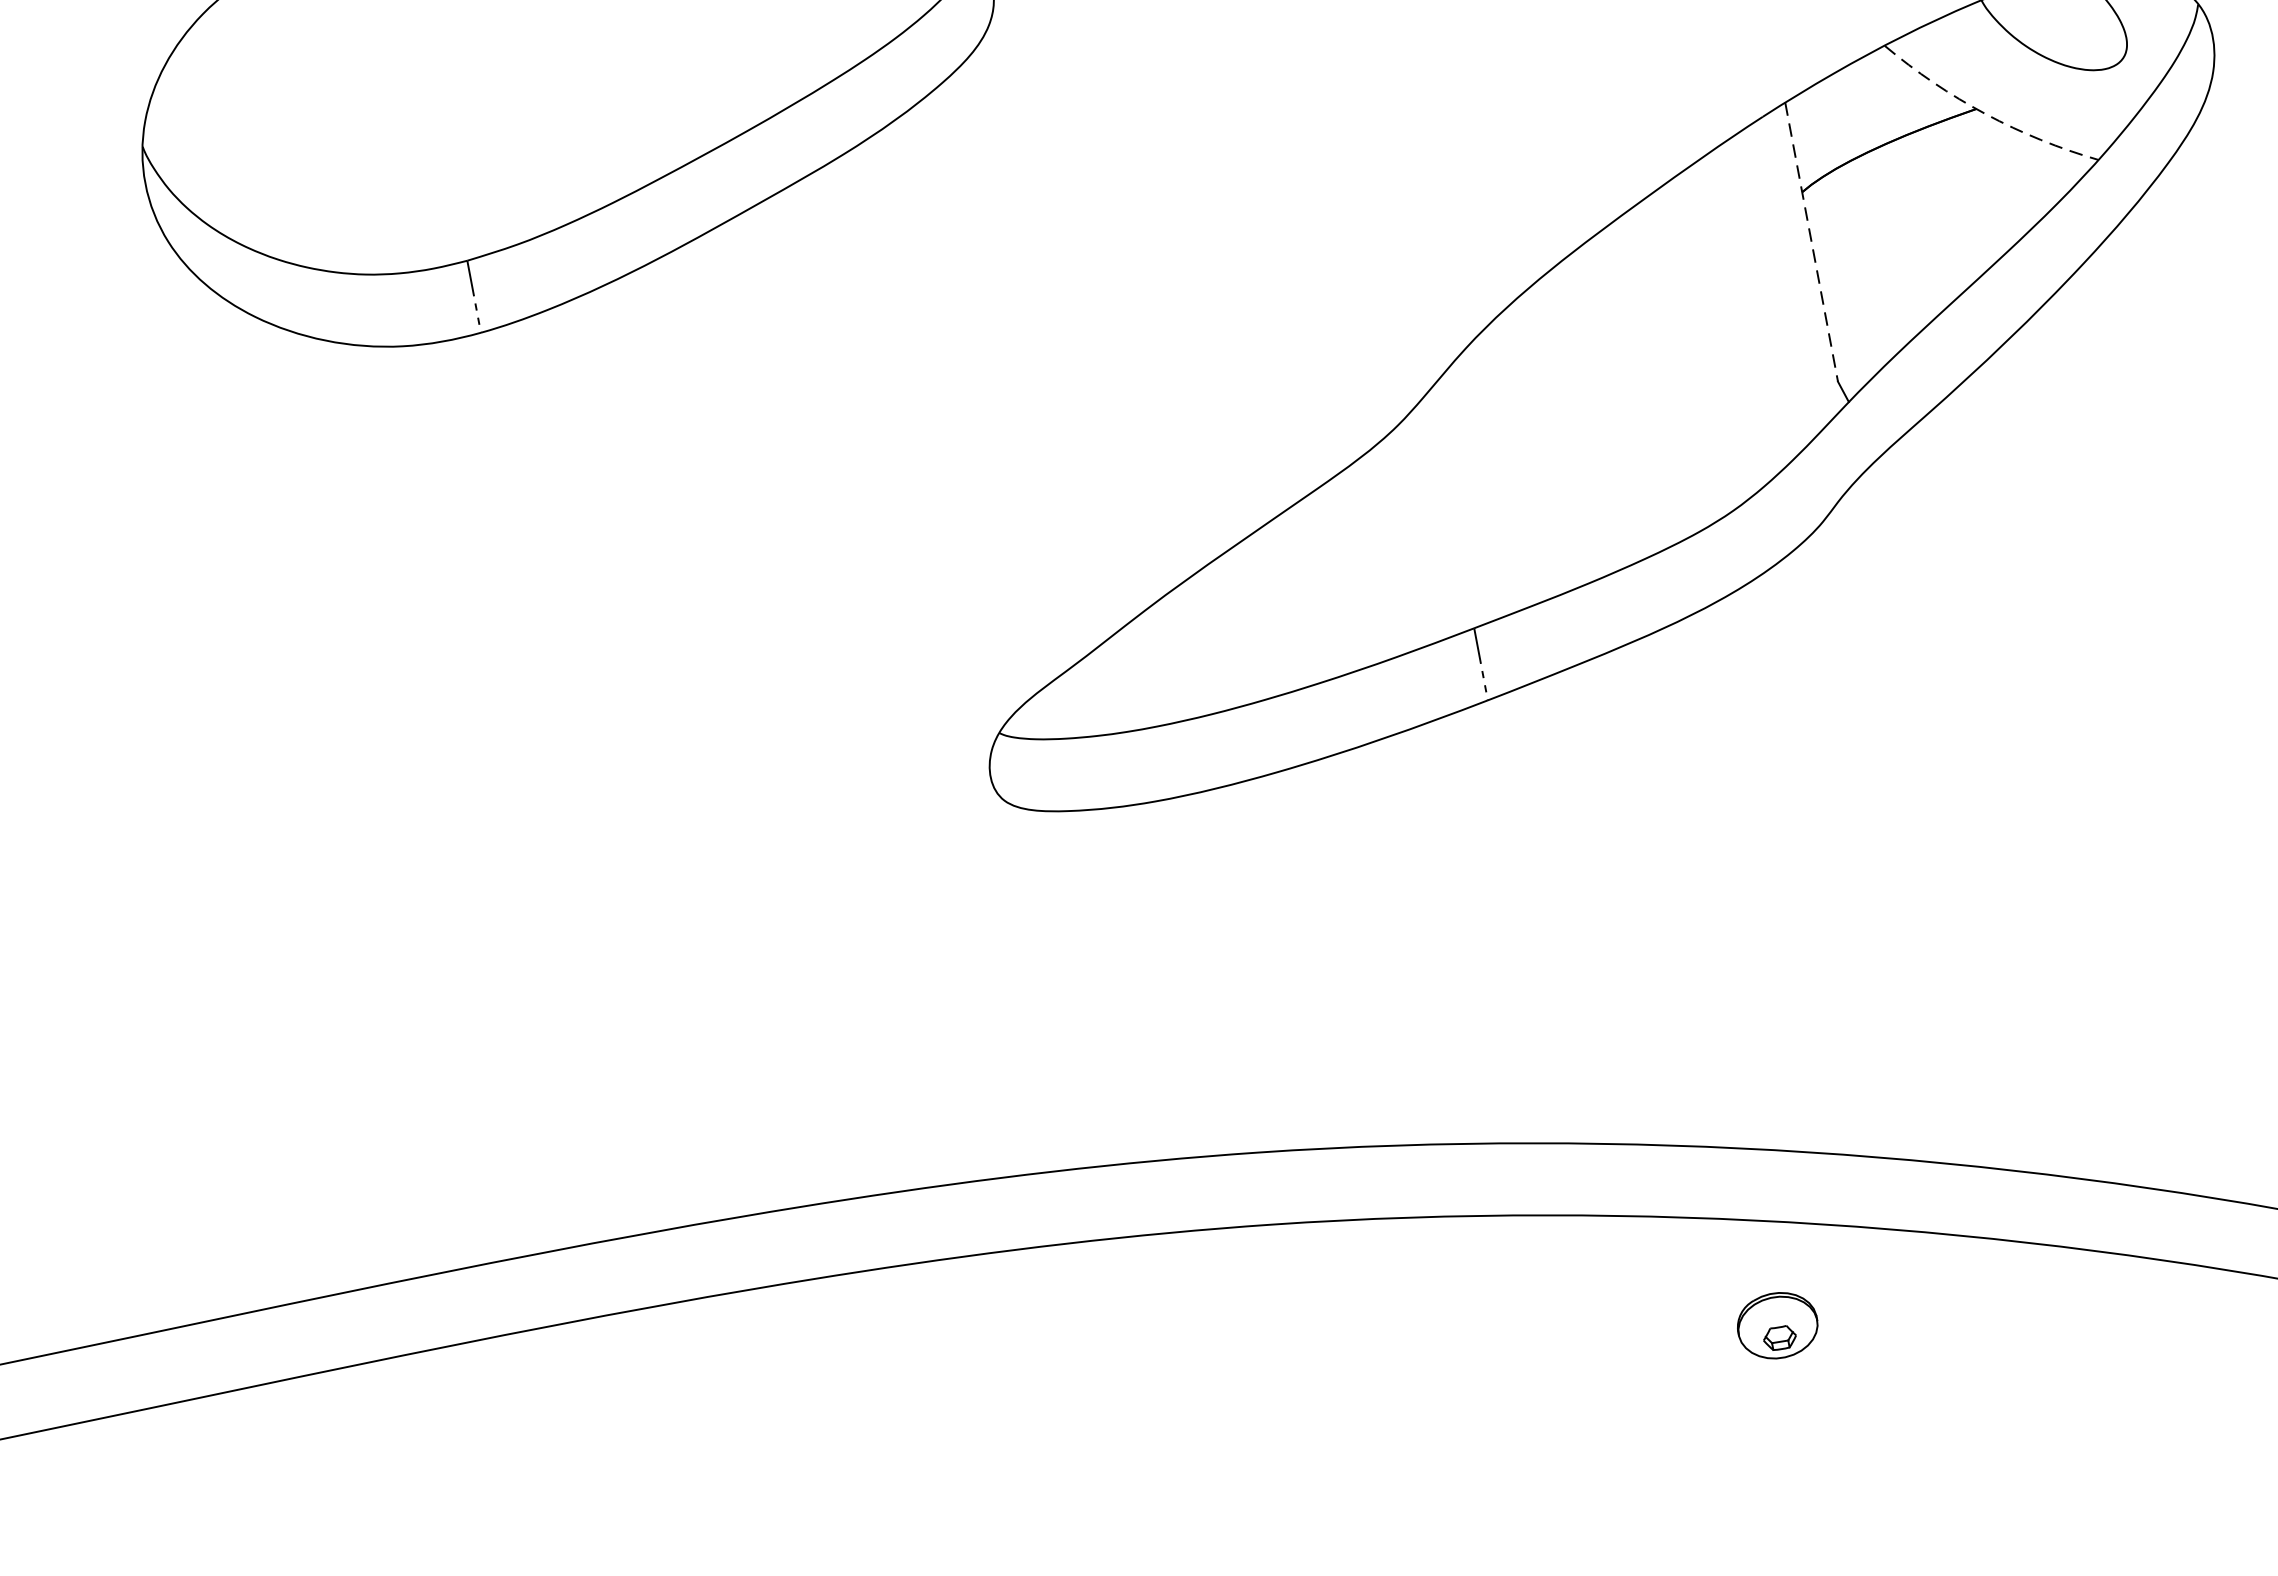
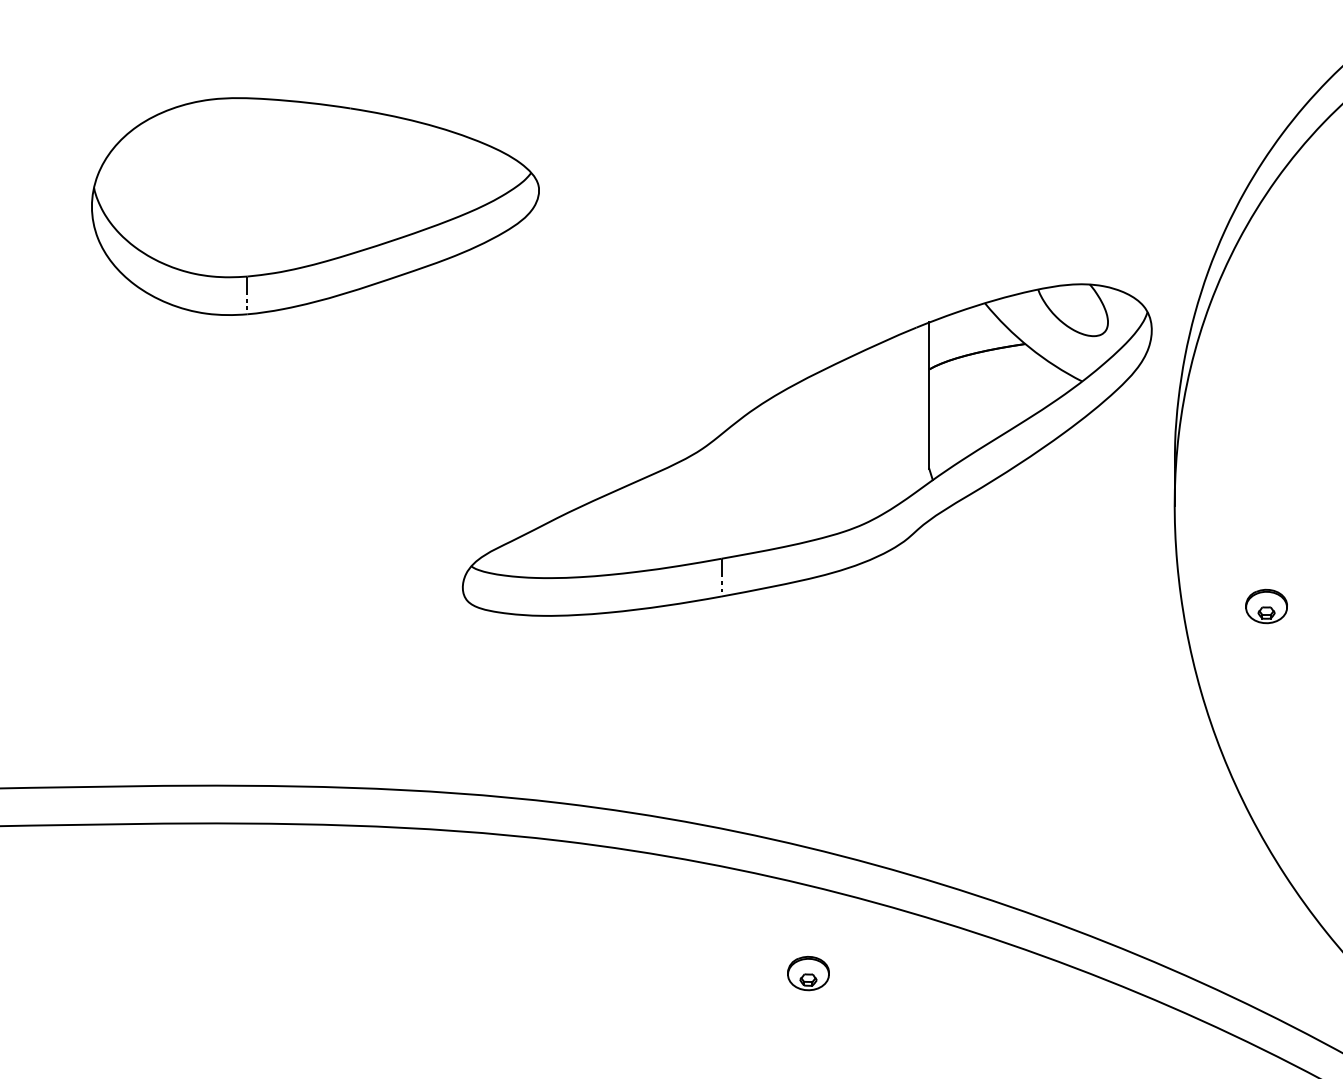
arc: (1985, 114) -> (1029, 347), dashed -> solid
line: (1812, 243) -> (929, 396), dashed -> solid
part: (1777, 1325) -> (808, 973), moved

